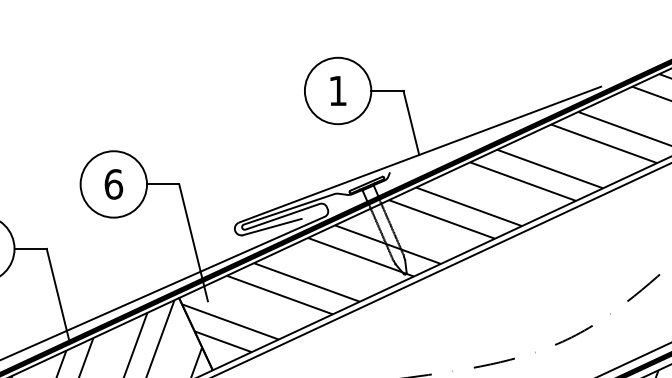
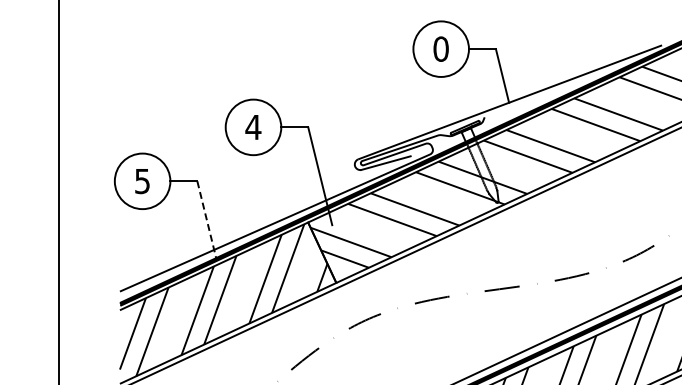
text: (337, 90) -> (440, 48), 1 -> 0
text: (113, 184) -> (253, 127), 6 -> 4
line: (58, 295) -> (207, 220), solid -> dashed

